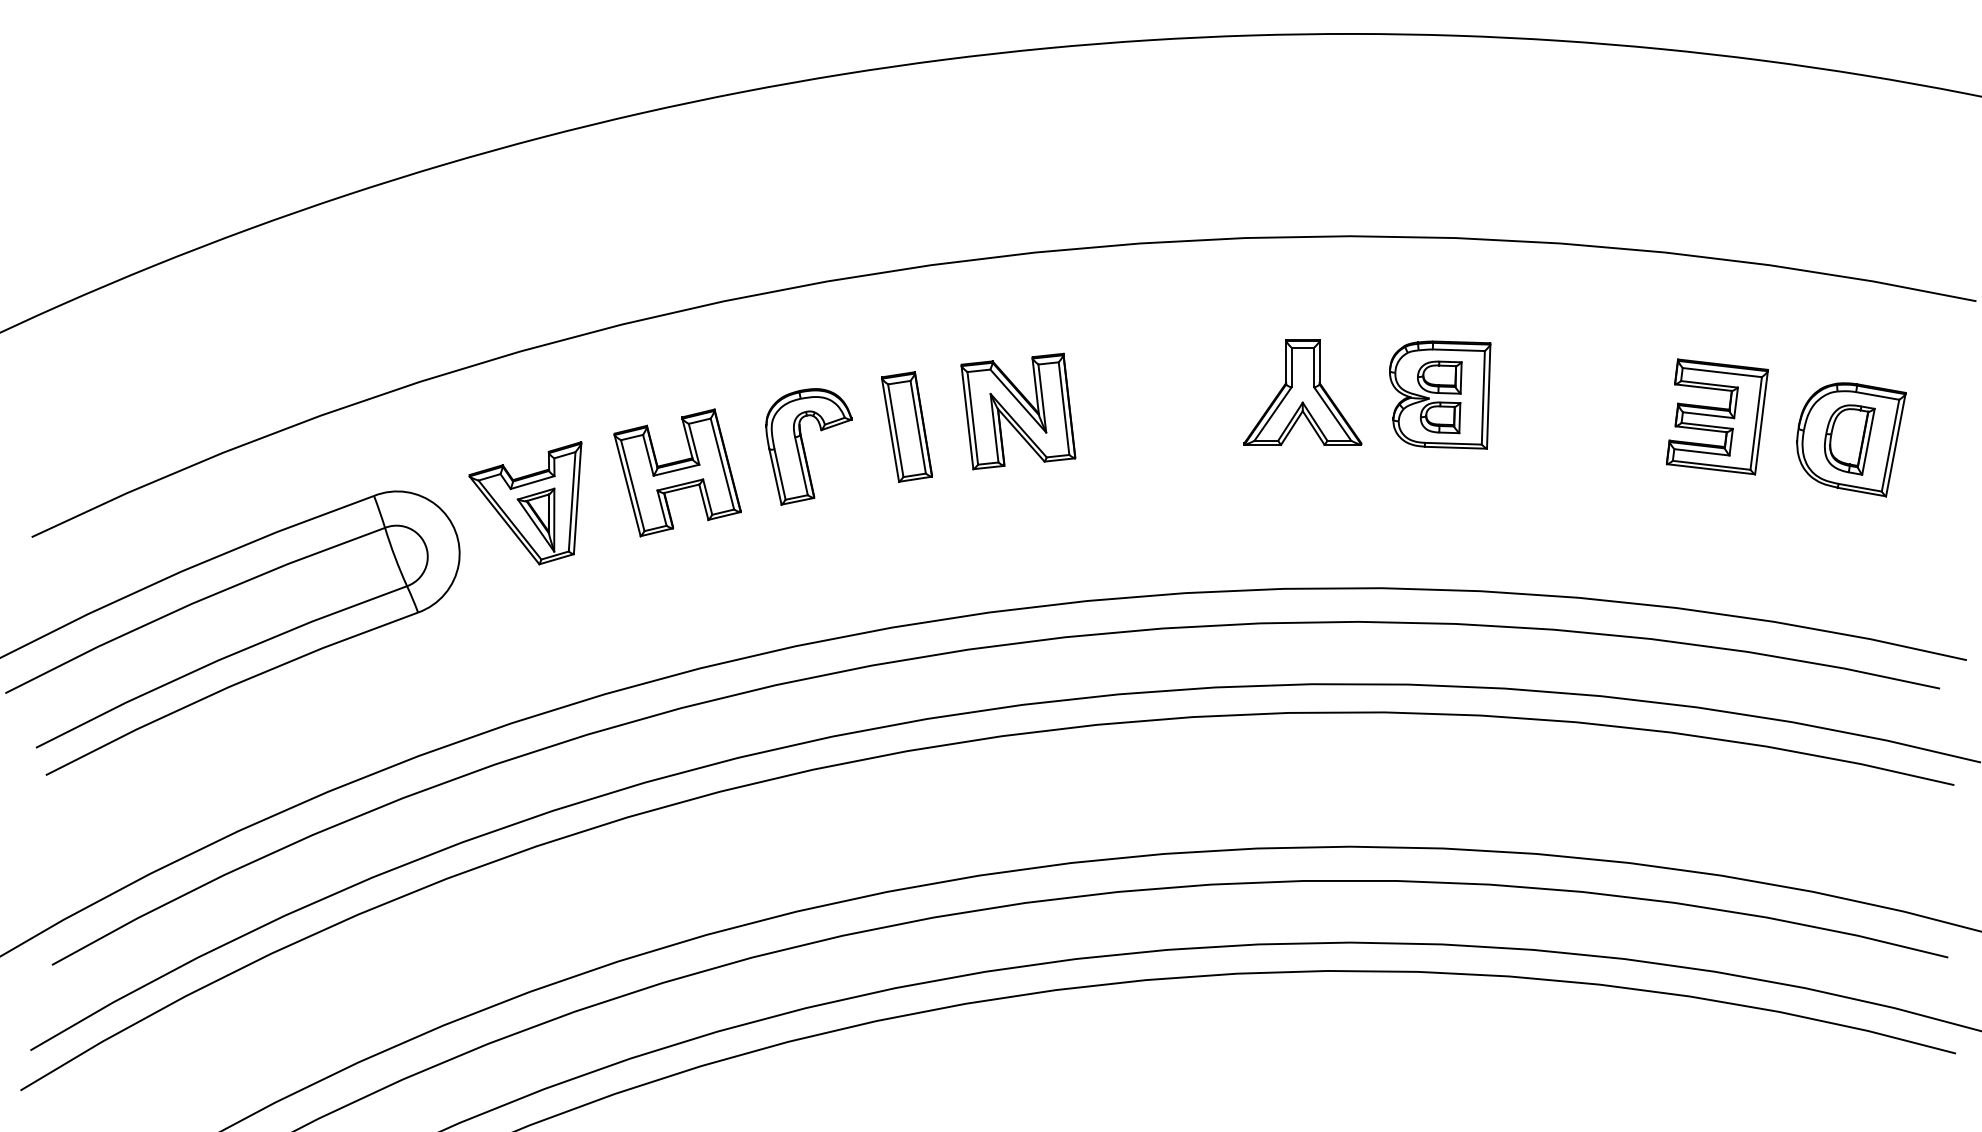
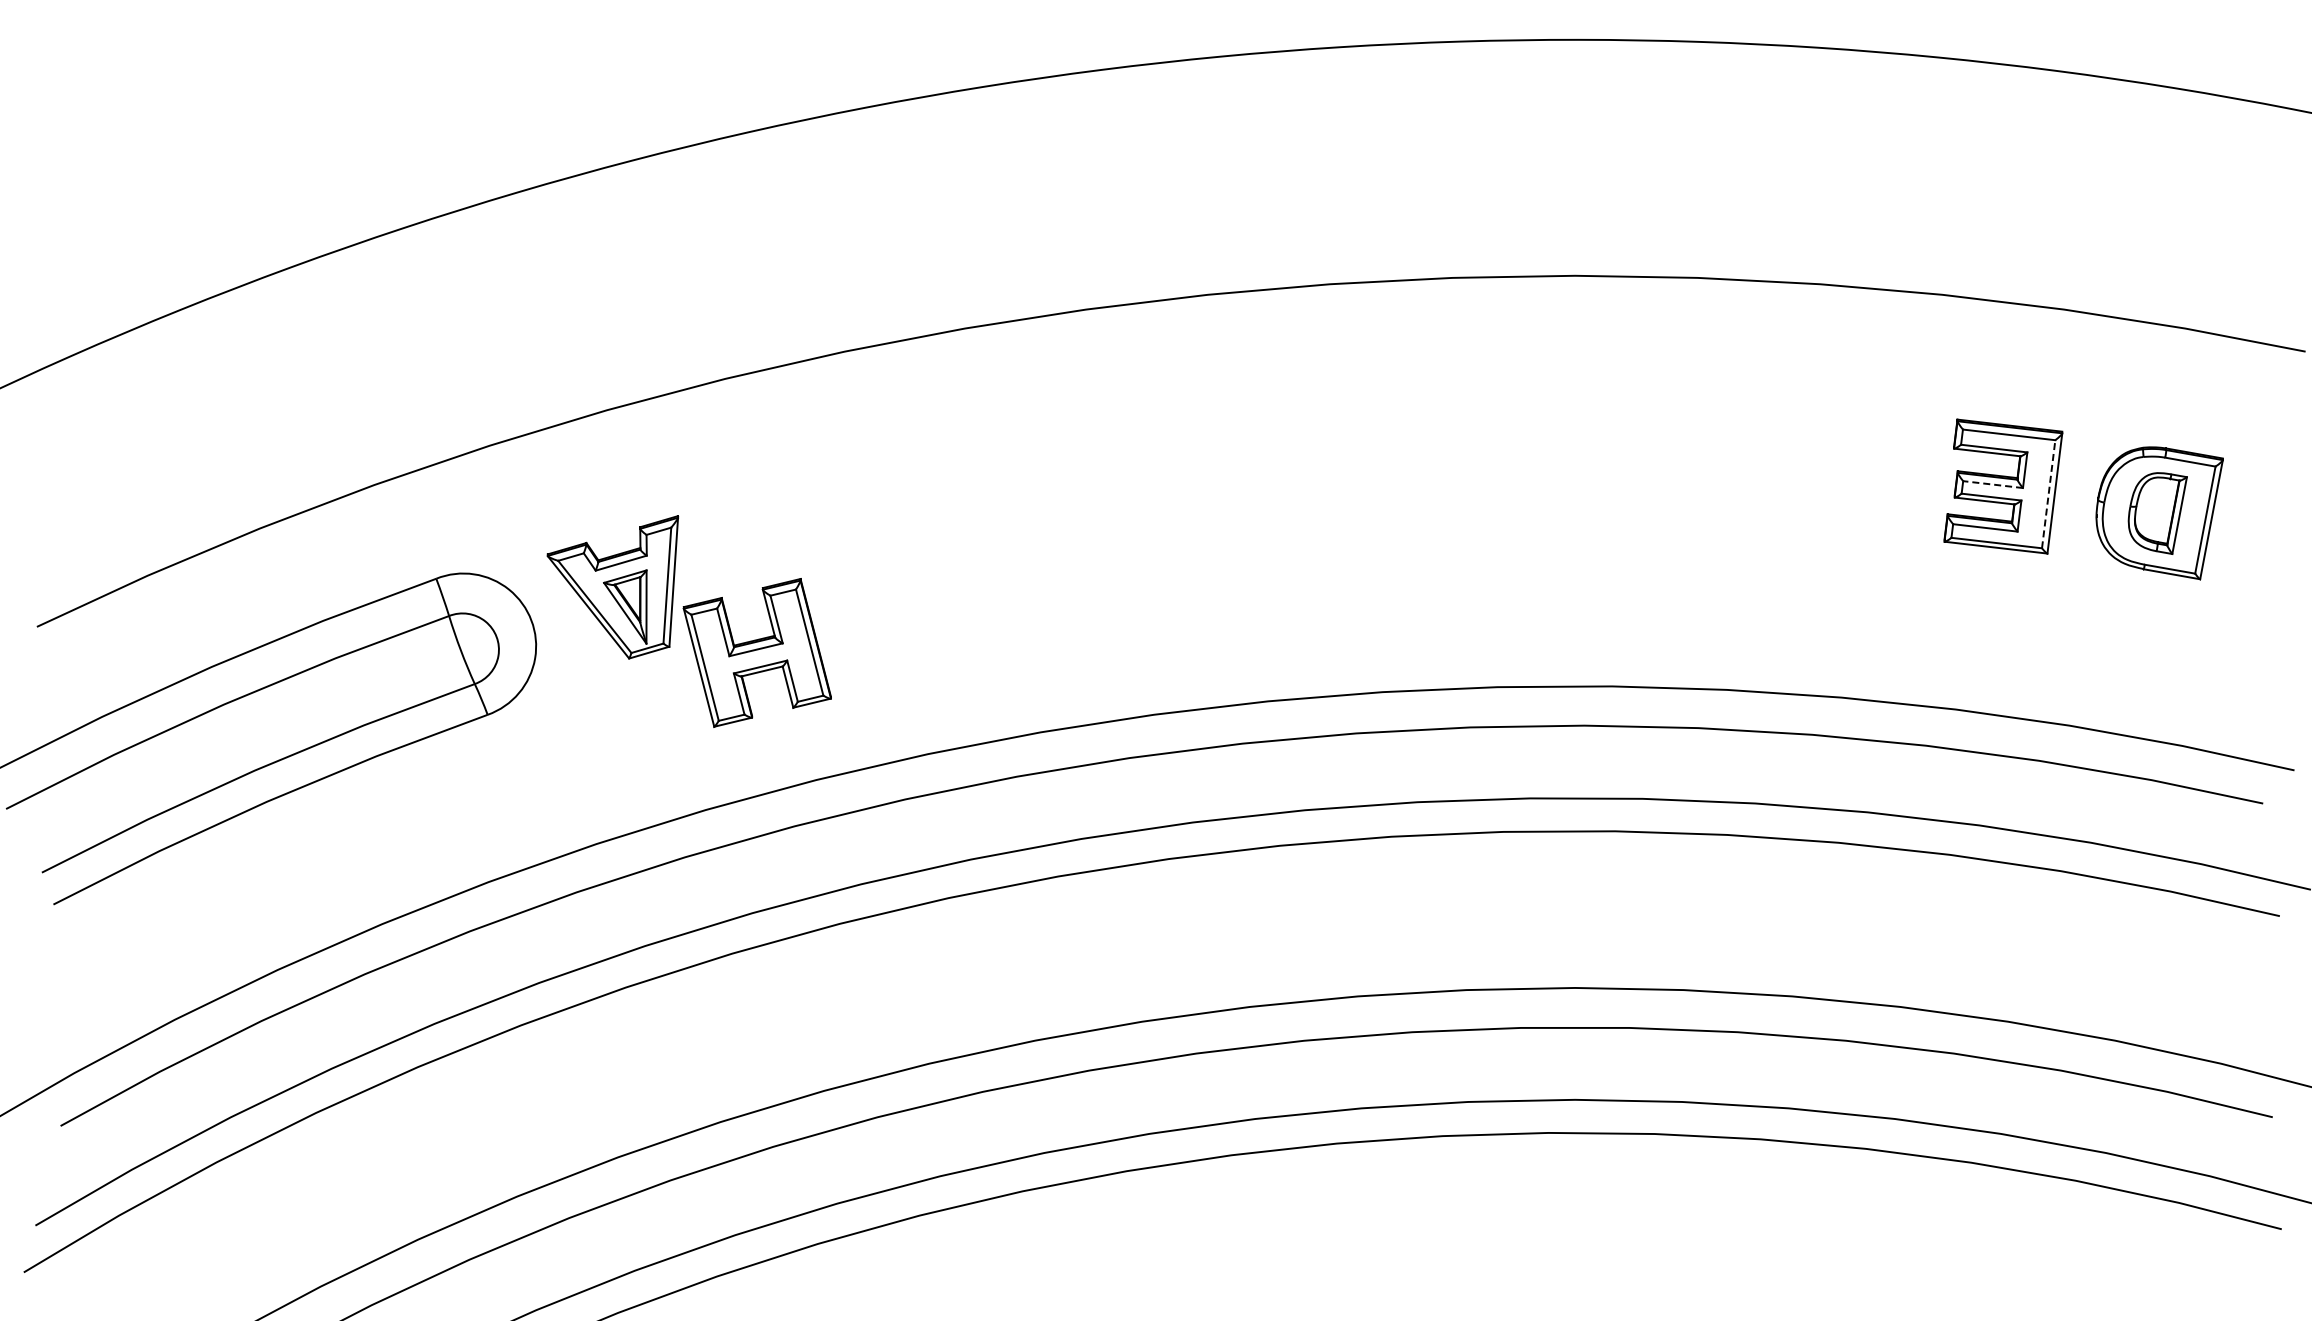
part: (1302, 392) -> (1519, 458), removed
part: (1439, 394) -> (1679, 460), removed
part: (1018, 411) -> (1187, 480), removed
line: (1708, 415) -> (1992, 484), solid -> dashed
line: (1756, 422) -> (2048, 493), solid -> dashed
part: (906, 427) -> (1057, 498), removed
part: (808, 446) -> (943, 521), removed
part: (676, 472) -> (756, 652), moved

